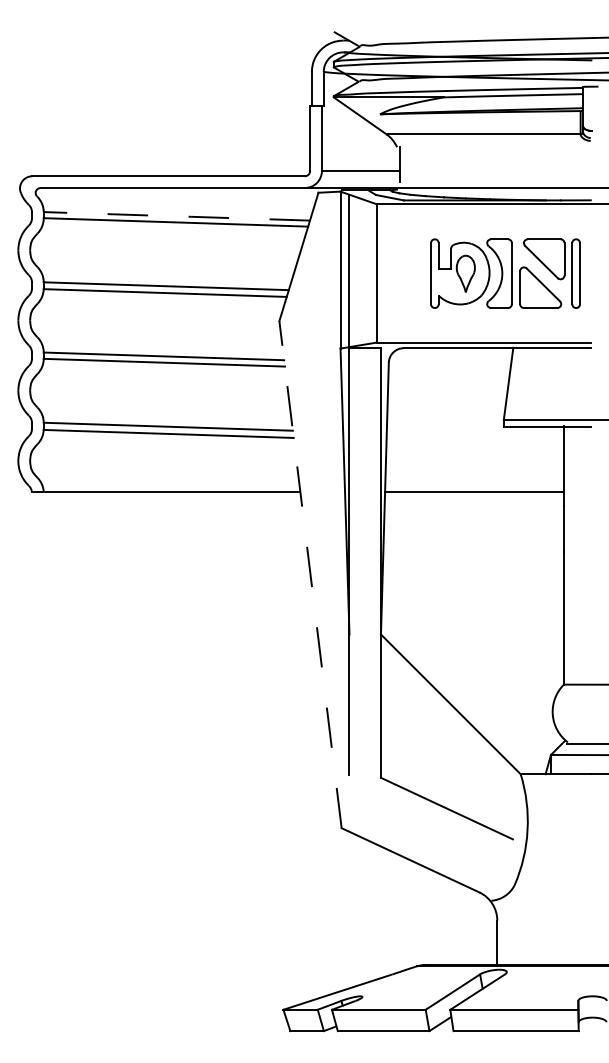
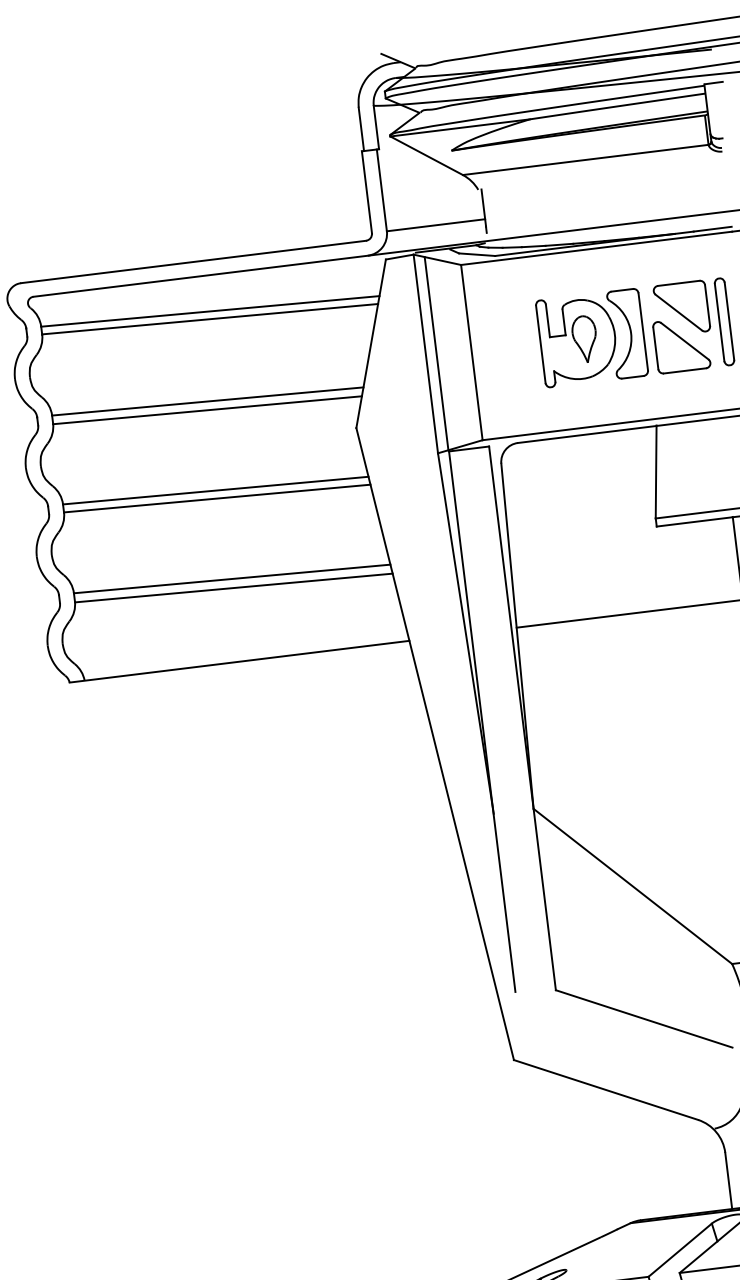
line: (176, 216) -> (209, 311), dashed -> solid
line: (310, 574) -> (435, 743), dashed -> solid

